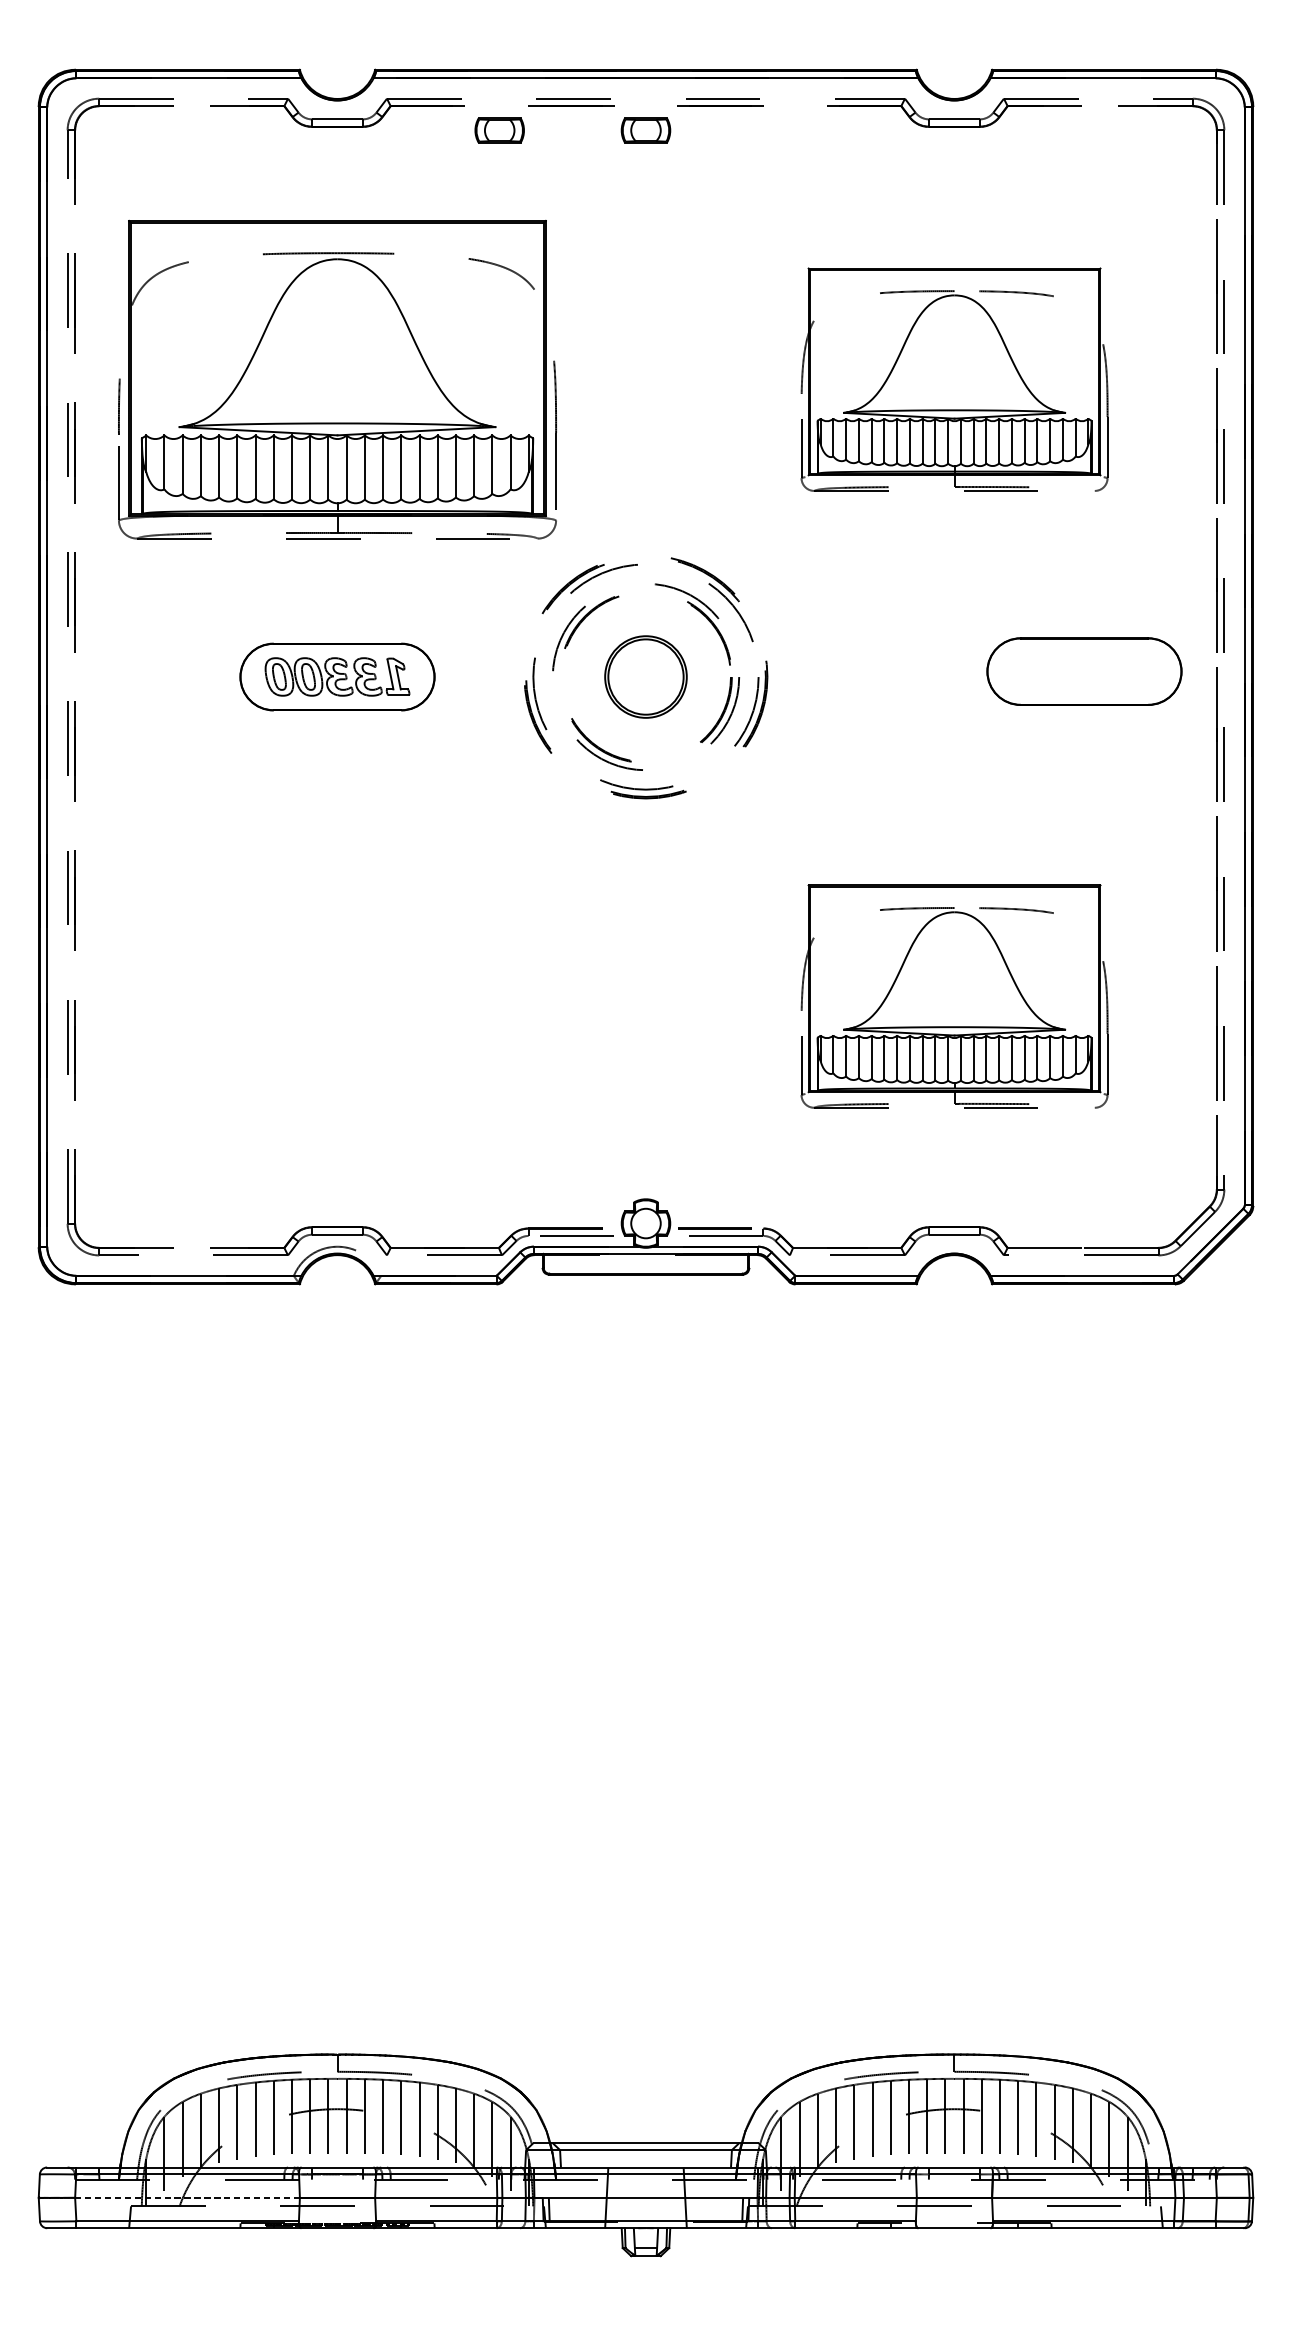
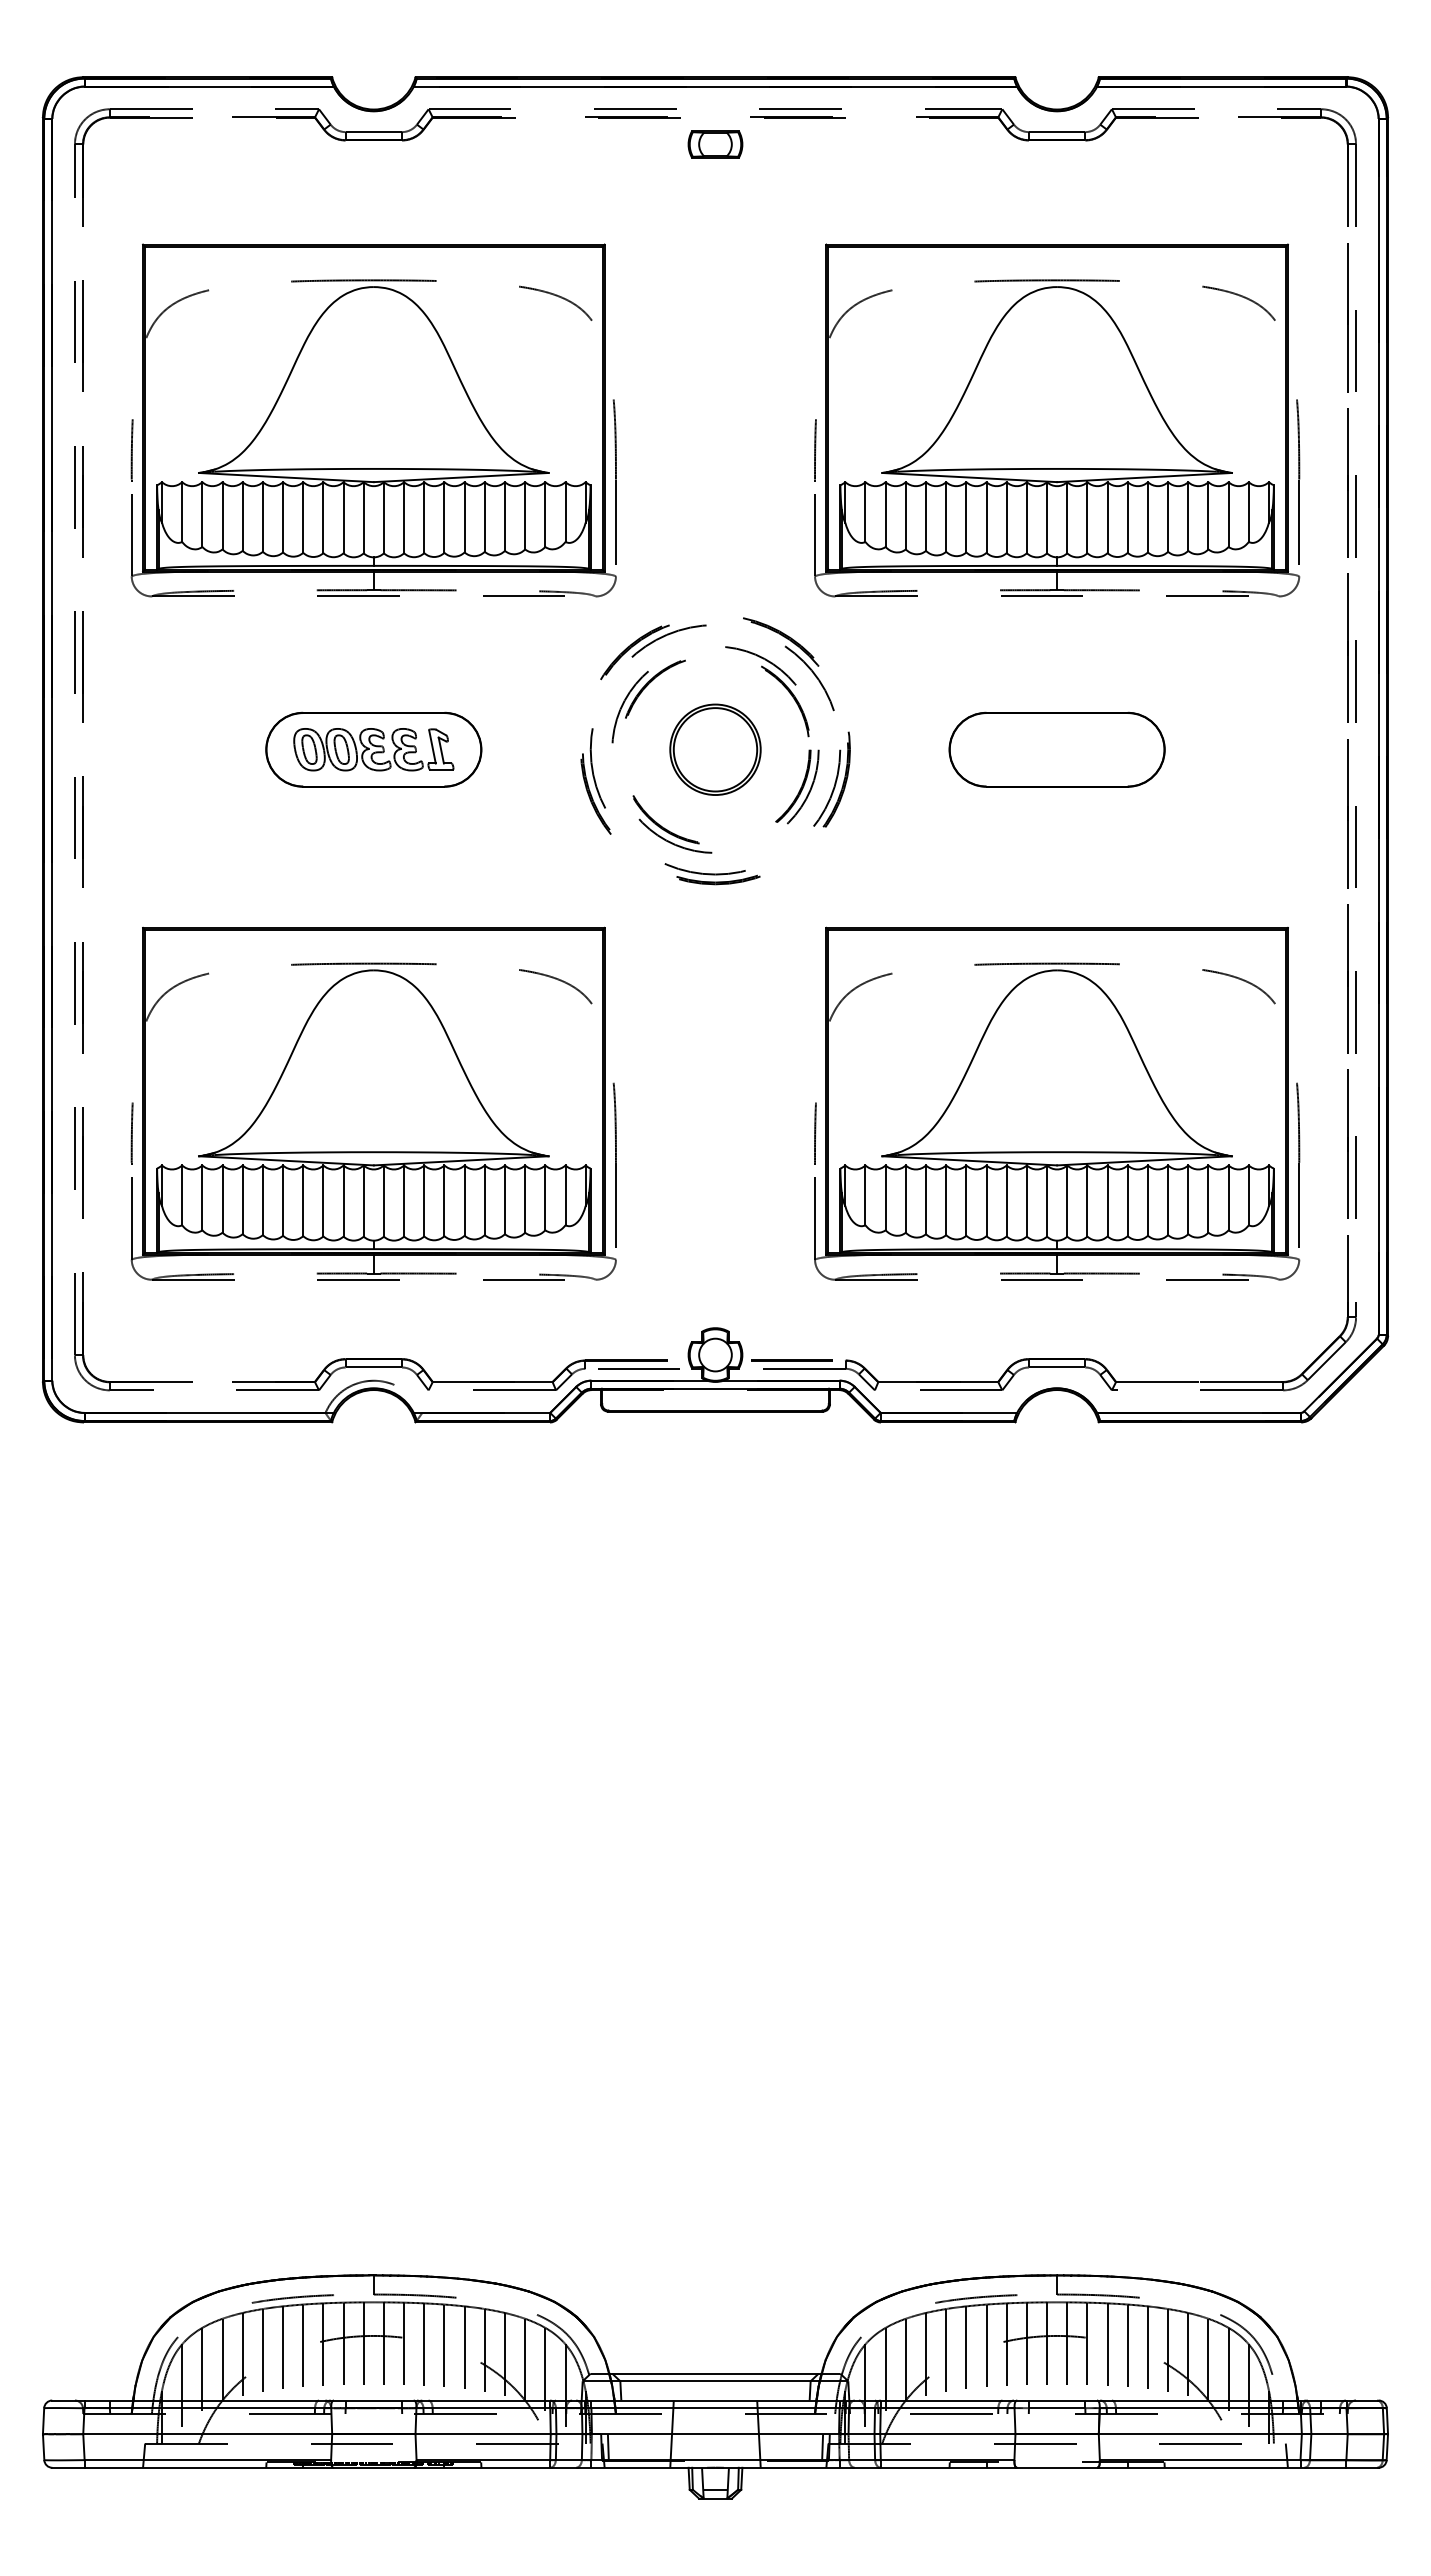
part: (499, 130) -> (553, 144), removed
part: (954, 379) -> (1057, 420), size x1.43
part: (1083, 671) -> (1056, 749), moved
part: (337, 996) -> (373, 1103), added
part: (954, 996) -> (1057, 1103), size x1.43
line: (188, 2198) -> (208, 2434), dashed -> solid

